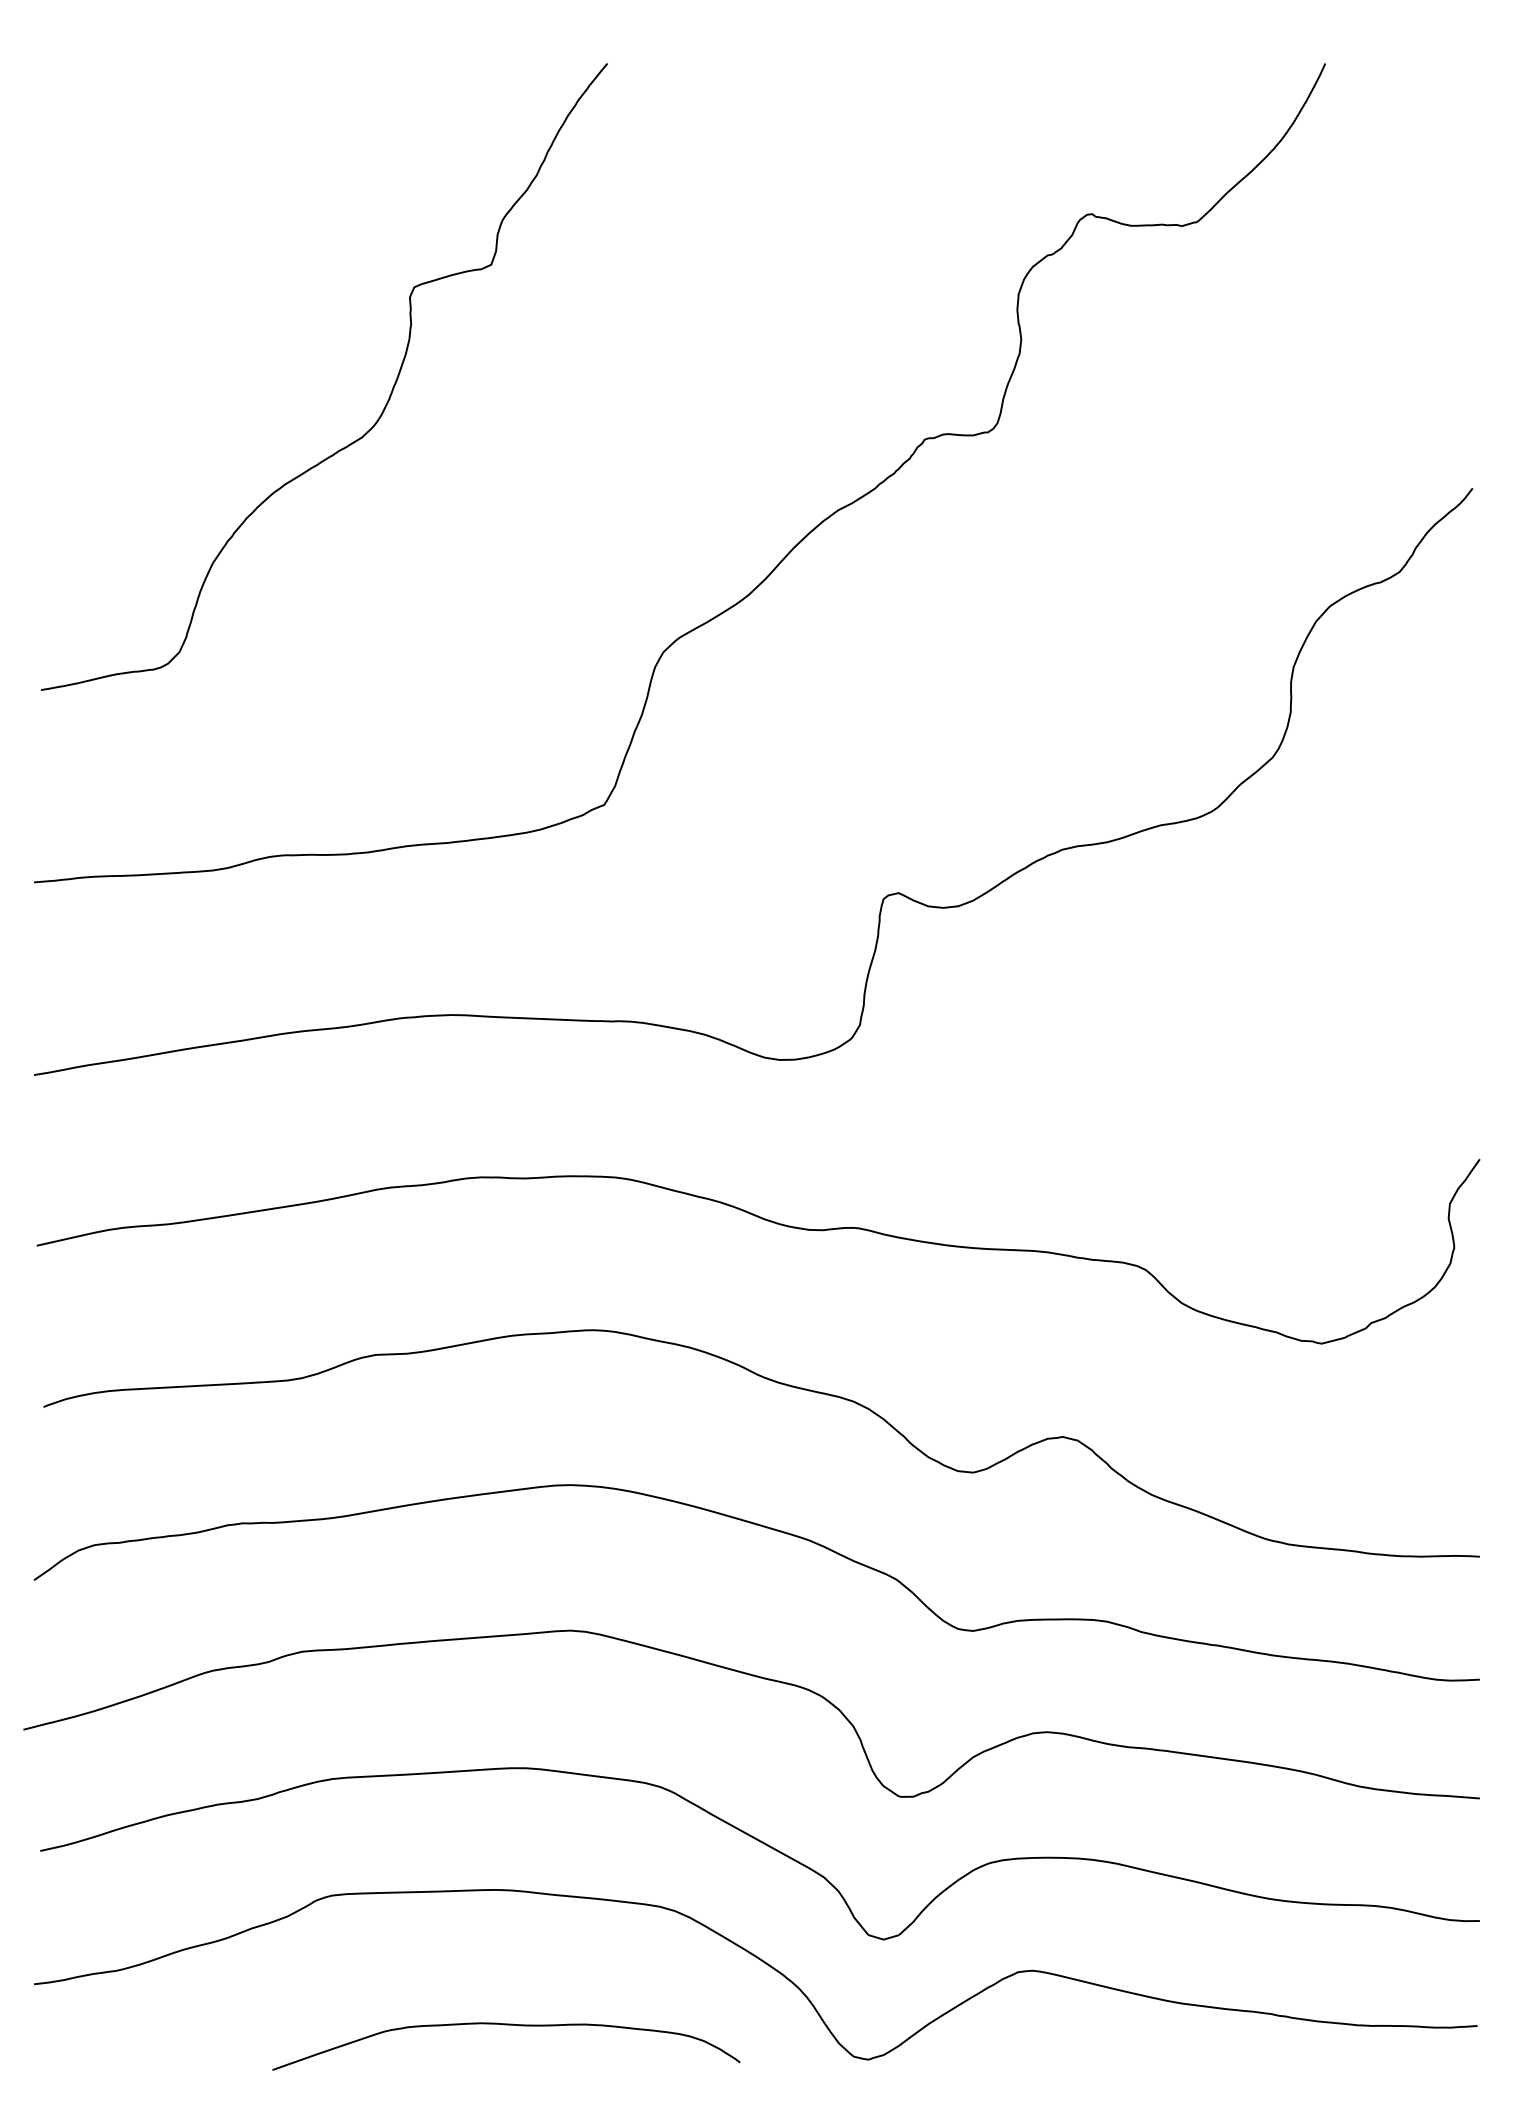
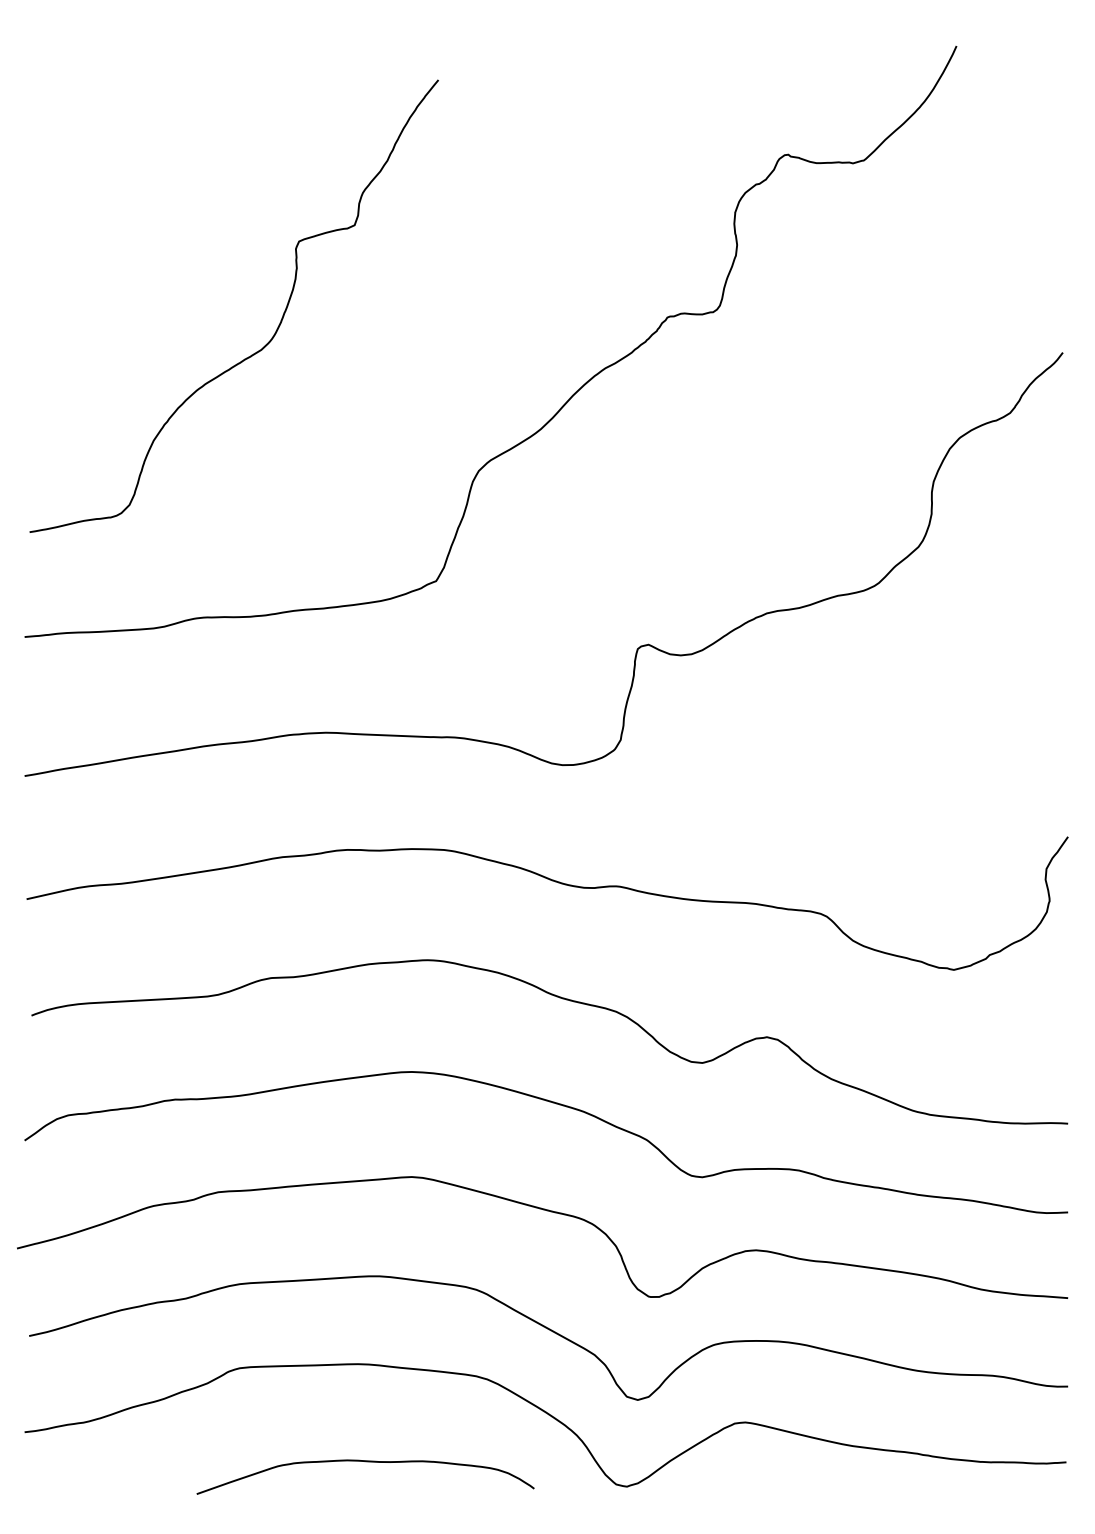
curve: (385, 402) -> (278, 324), moved

